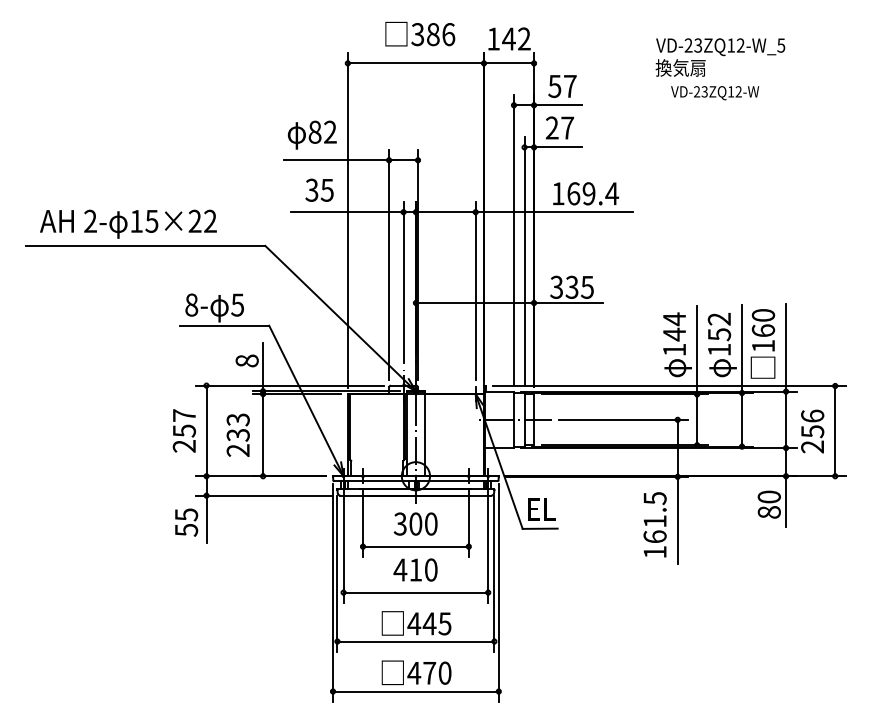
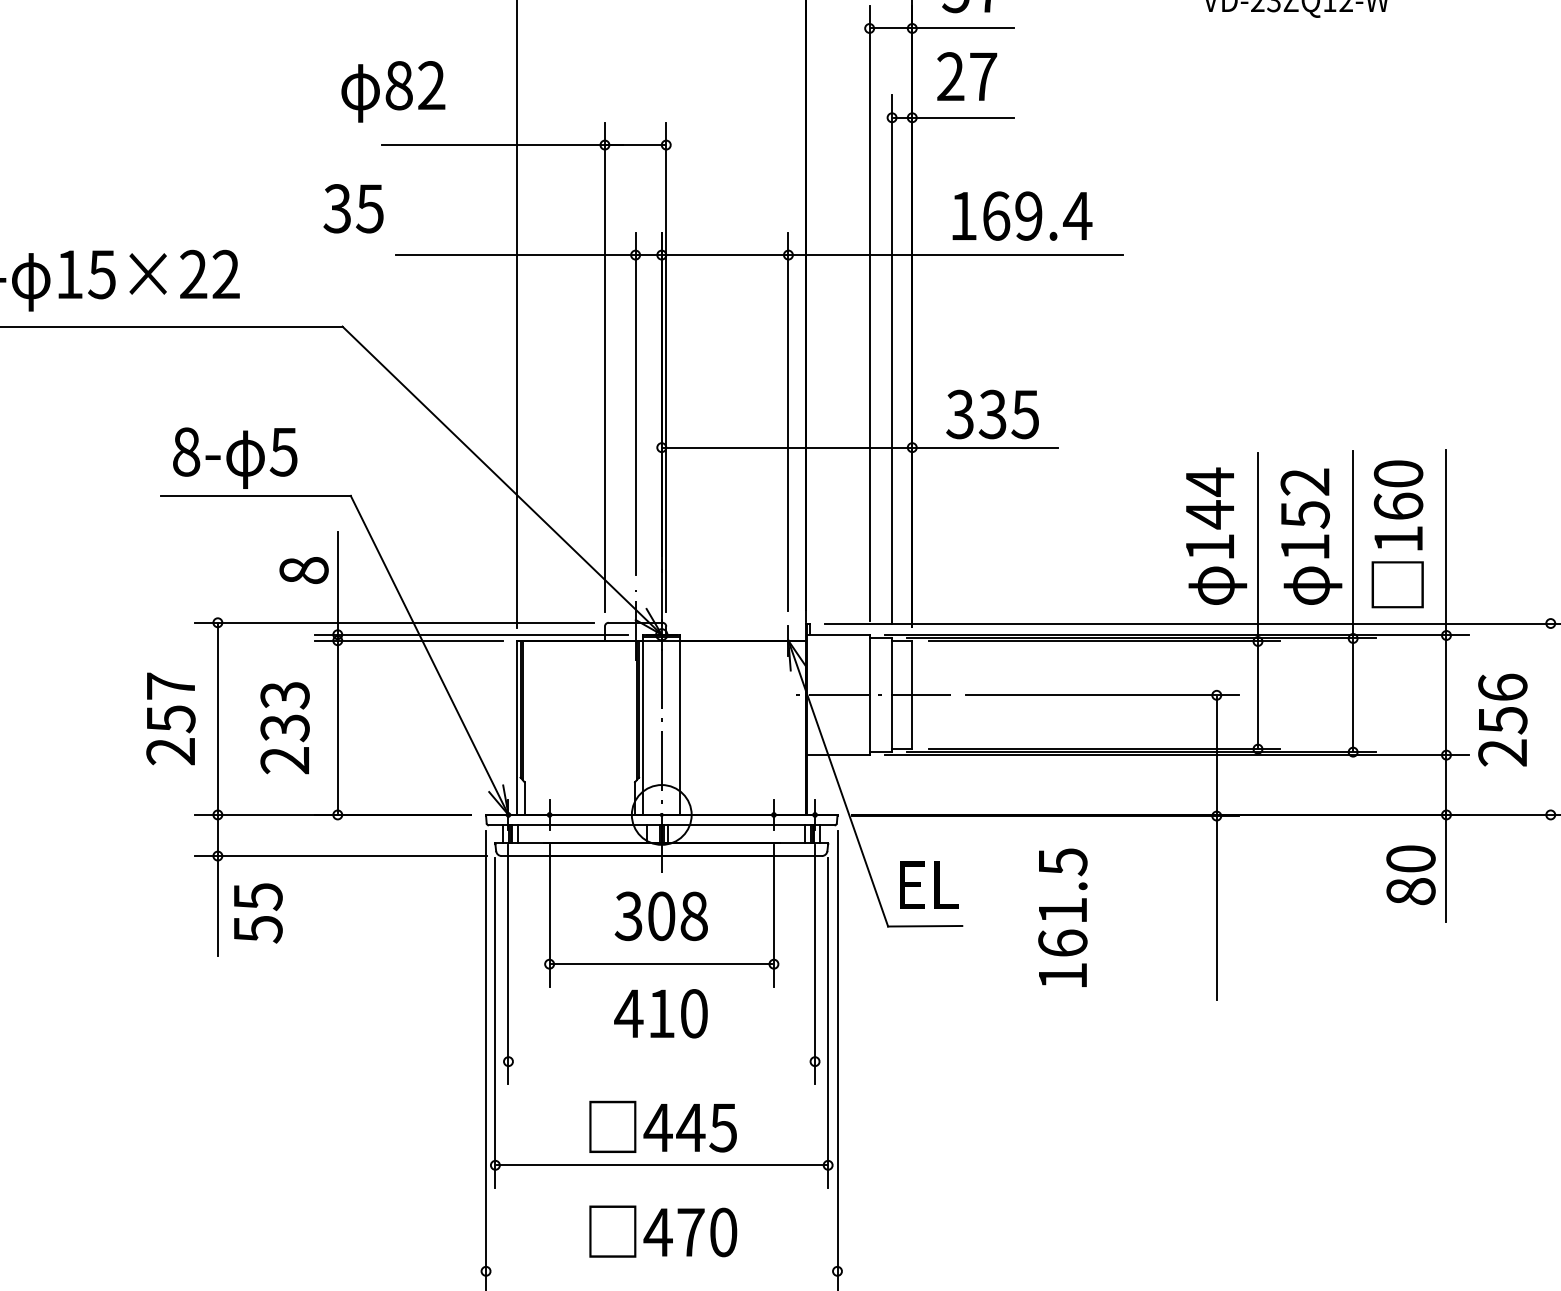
text: (311, 134) -> (391, 90), moved
text: (319, 189) -> (353, 206), moved
line: (835, 430) -> (1551, 717), removed
text: (186, 522) -> (258, 912), moved
text: (431, 524) -> (694, 917), 300 -> 308
text: (654, 524) -> (1061, 917), moved
line: (415, 592) -> (660, 1061), removed
line: (415, 691) -> (660, 1271), removed

